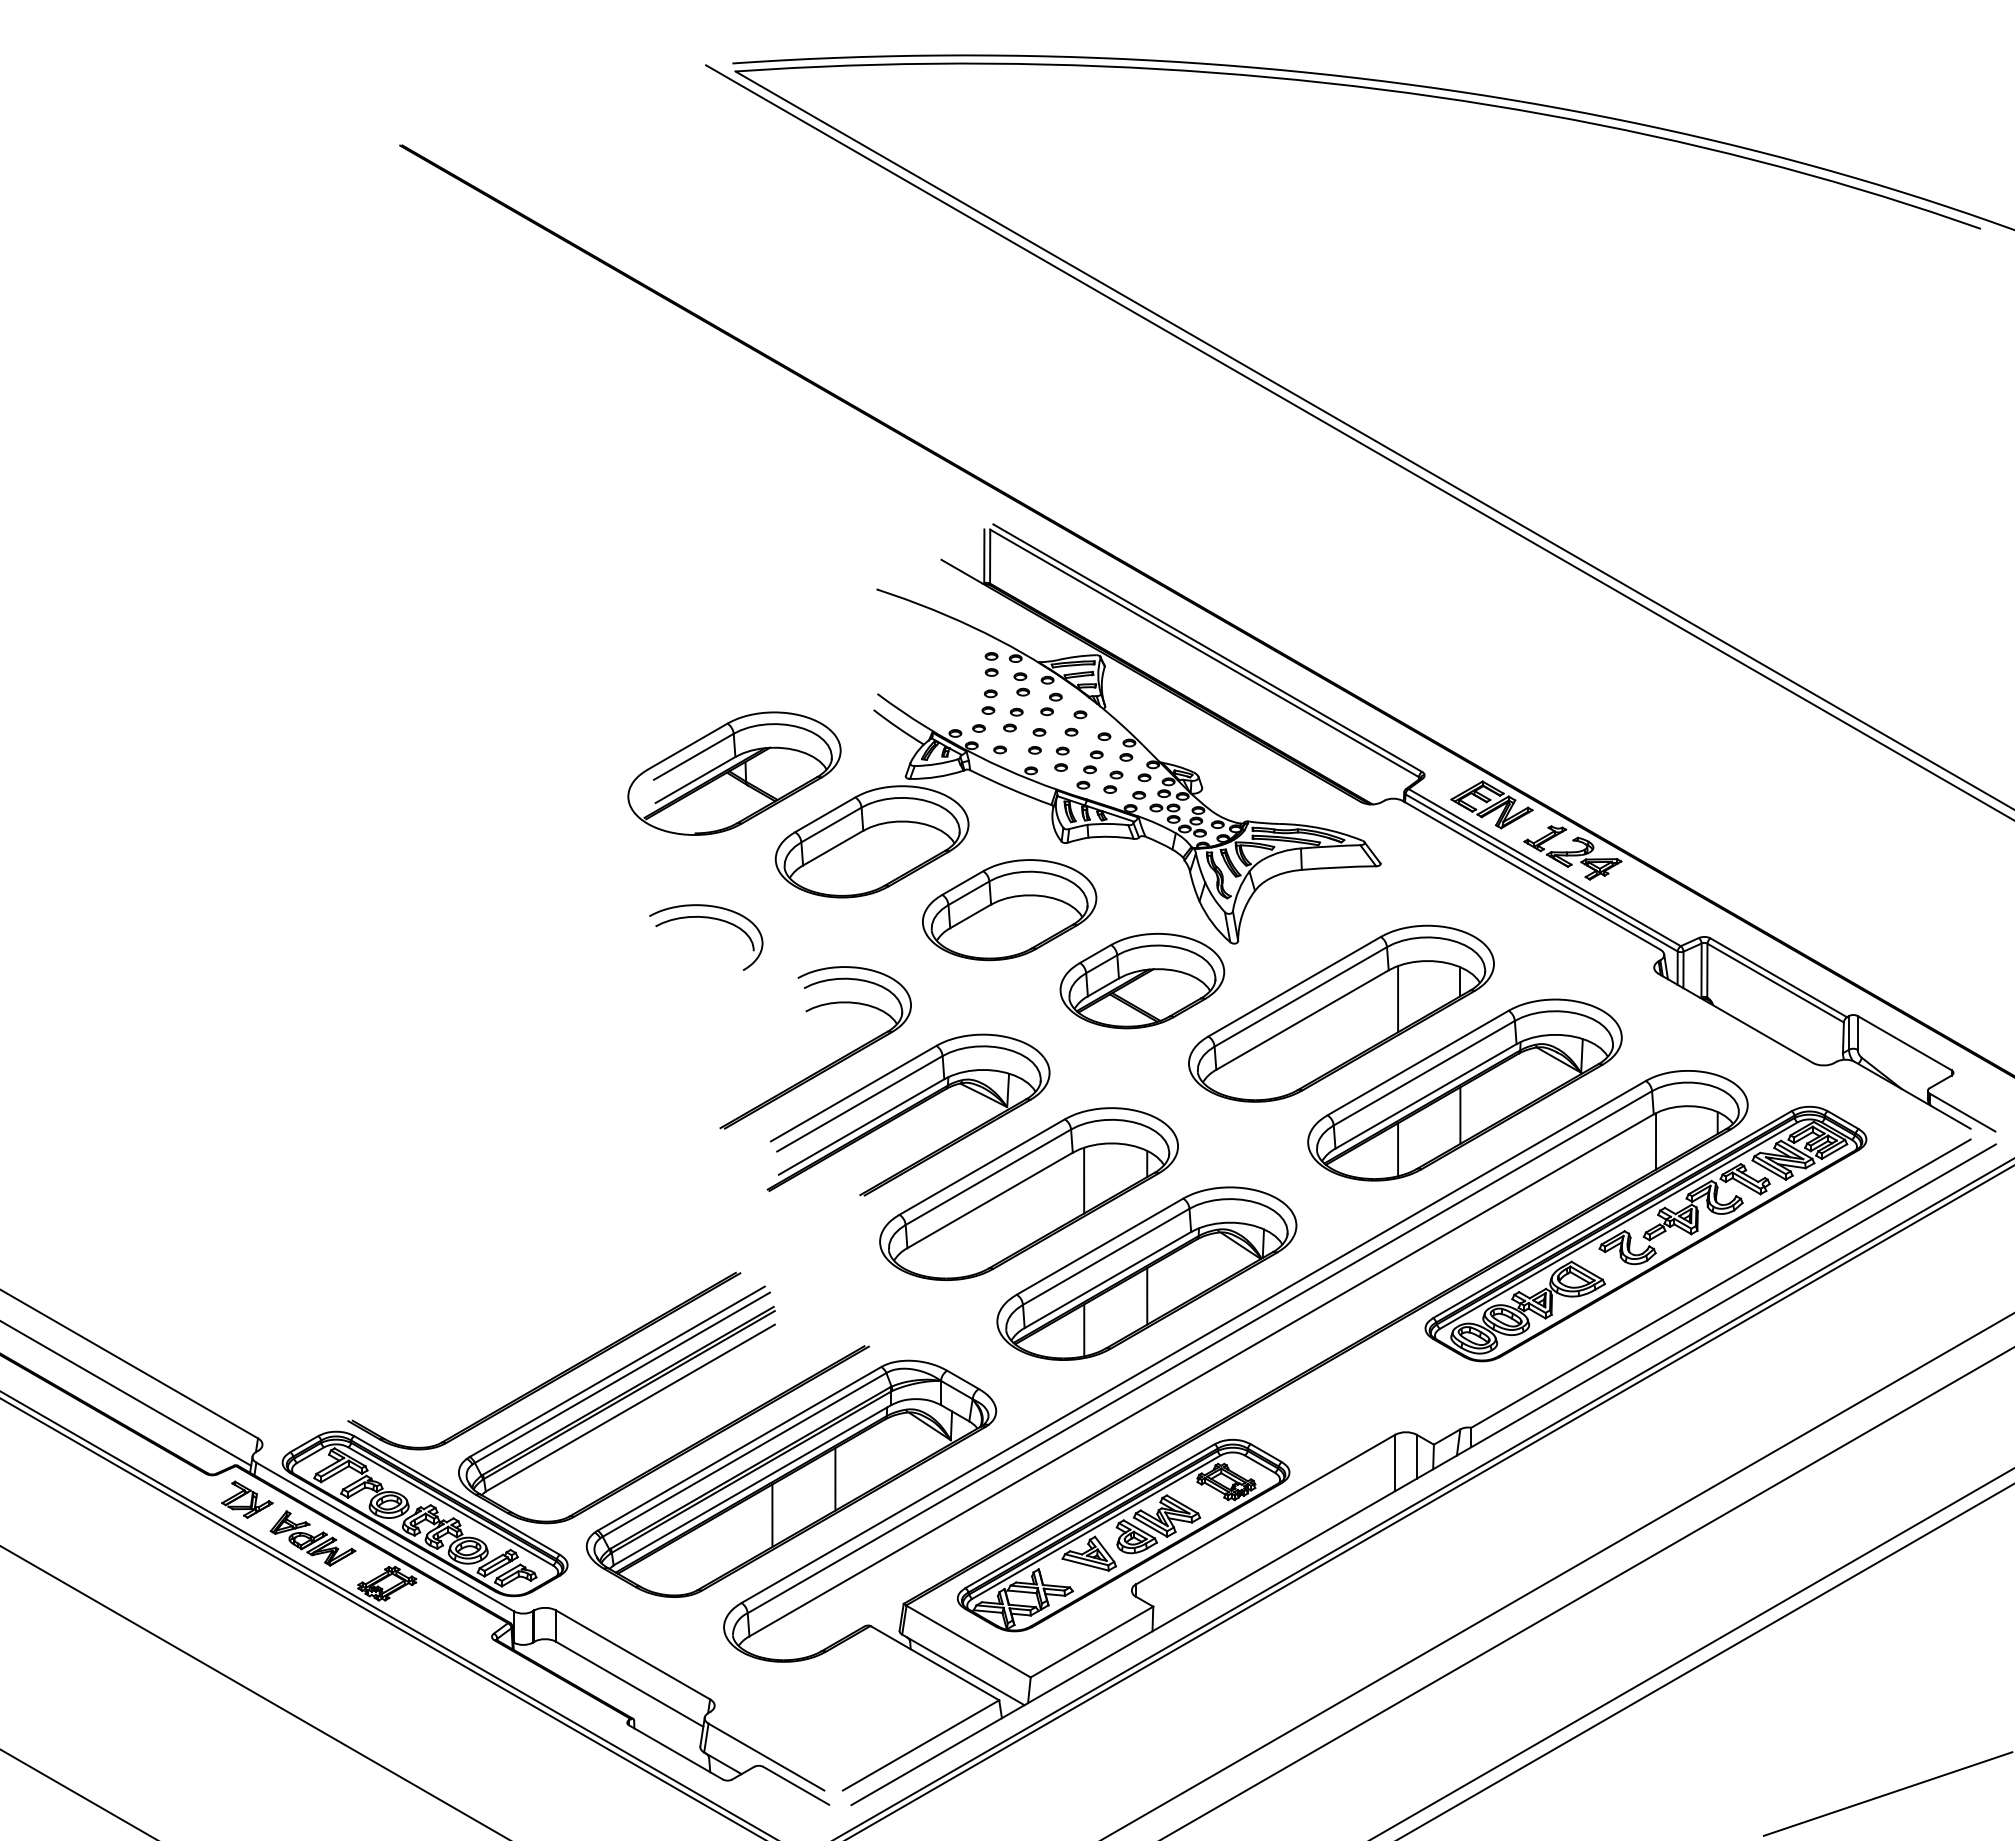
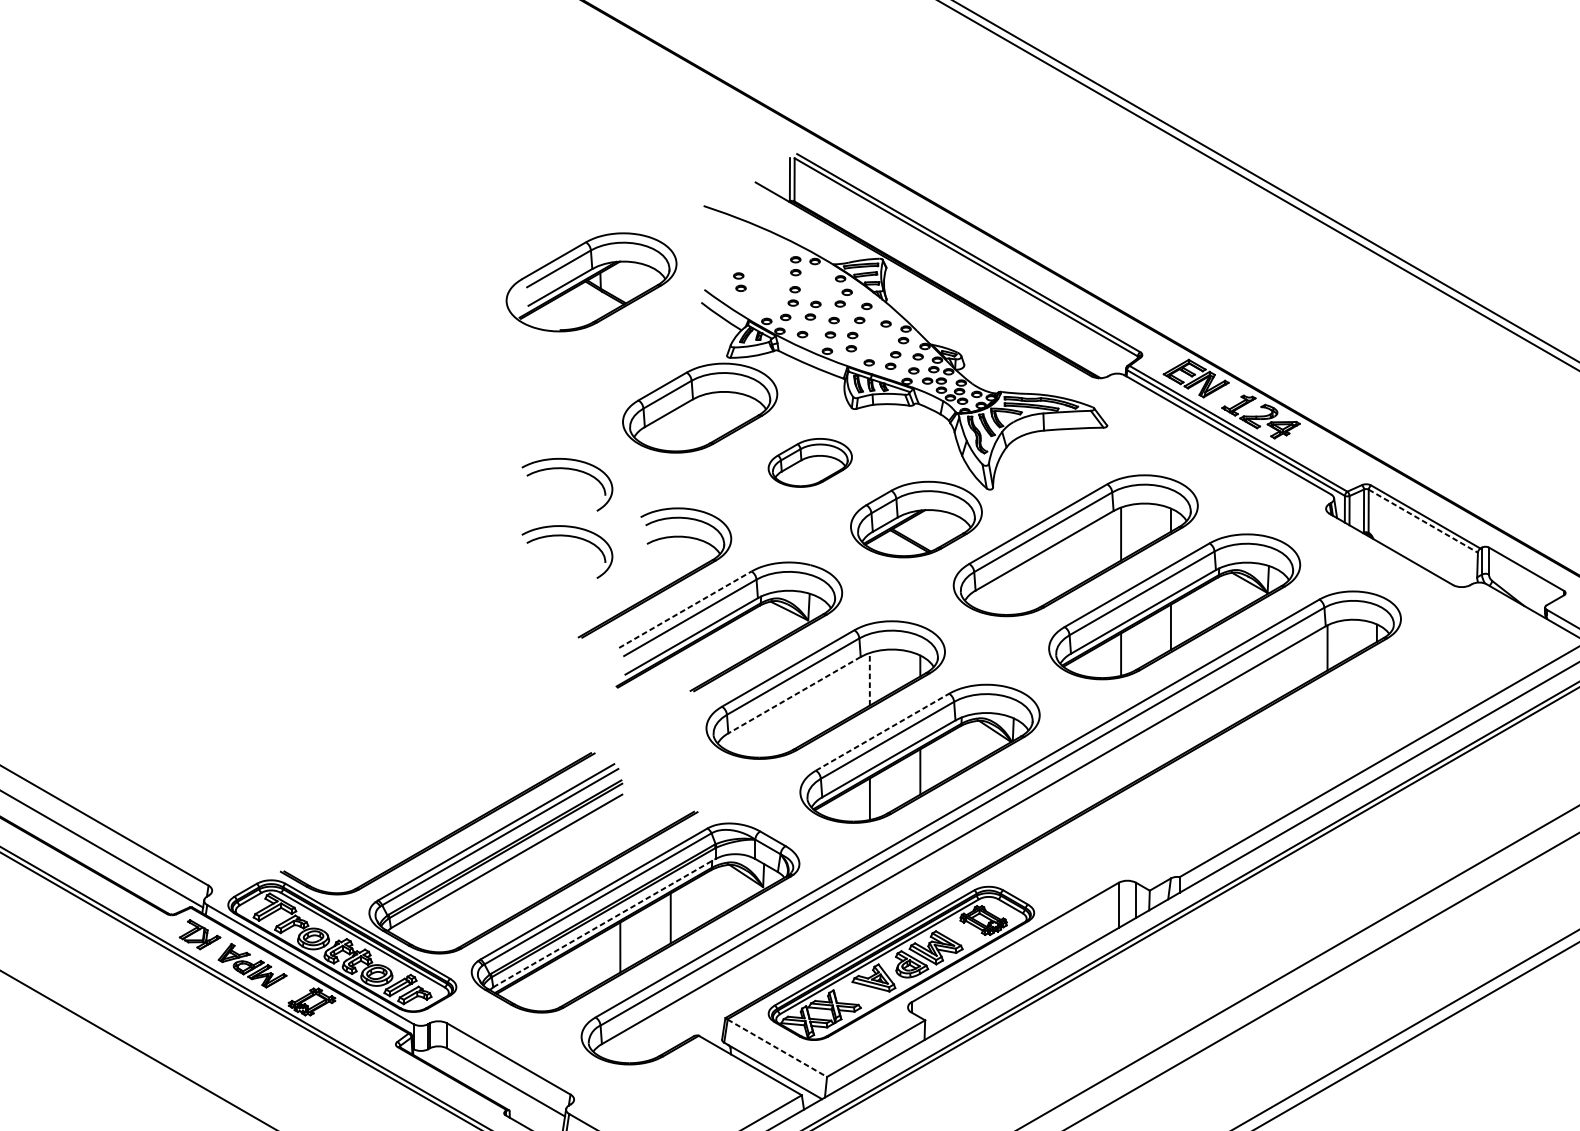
part: (1021, 684) -> (739, 282), moved
part: (1093, 762) -> (877, 344), removed
part: (734, 773) -> (591, 282), moved
part: (1009, 910) -> (810, 463), size x0.6
line: (1775, 983) -> (1423, 521), solid -> dashed
part: (712, 1003) -> (572, 537), added
line: (853, 1093) -> (685, 609), solid -> dashed
line: (1084, 1180) -> (870, 679), solid -> dashed
line: (989, 1200) -> (794, 695), solid -> dashed
part: (1645, 1233) -> (1319, 721), removed
line: (1100, 1246) -> (882, 732), solid -> dashed
line: (752, 1484) -> (604, 922), solid -> dashed
line: (968, 1641) -> (777, 1048), solid -> dashed

